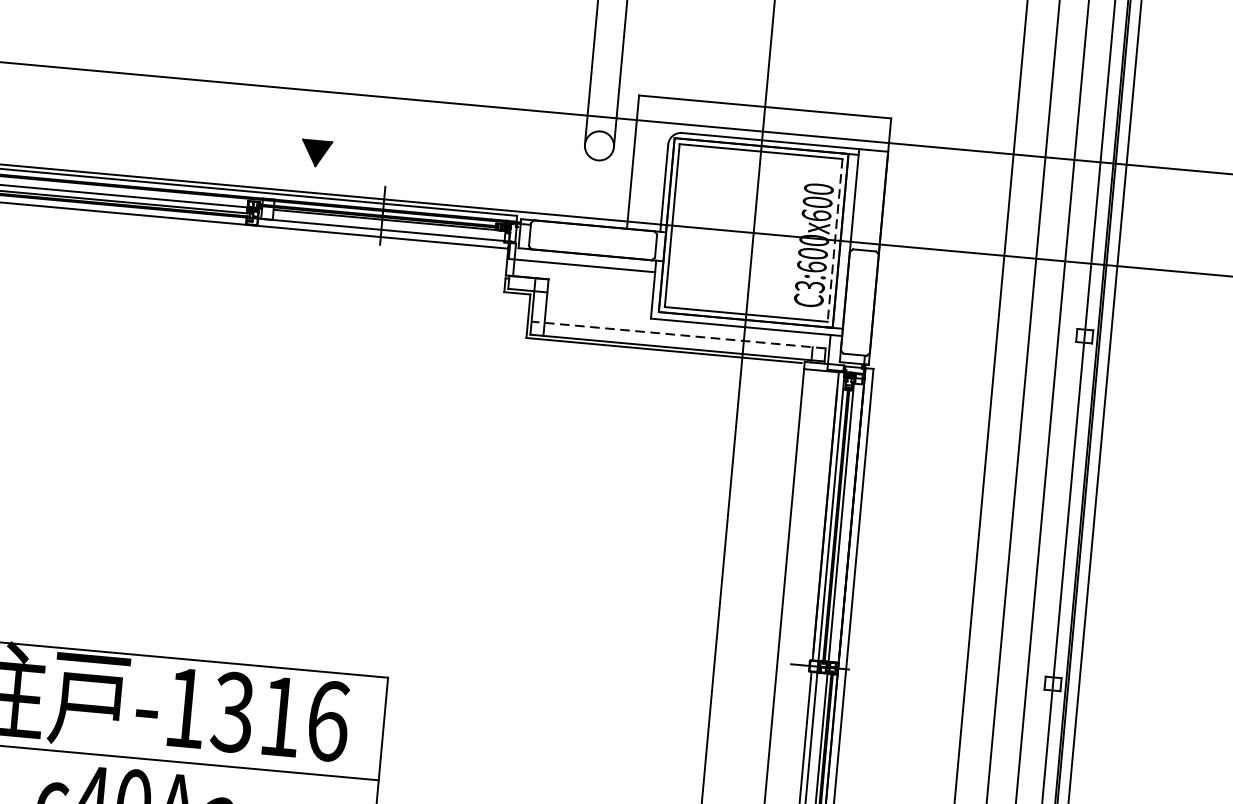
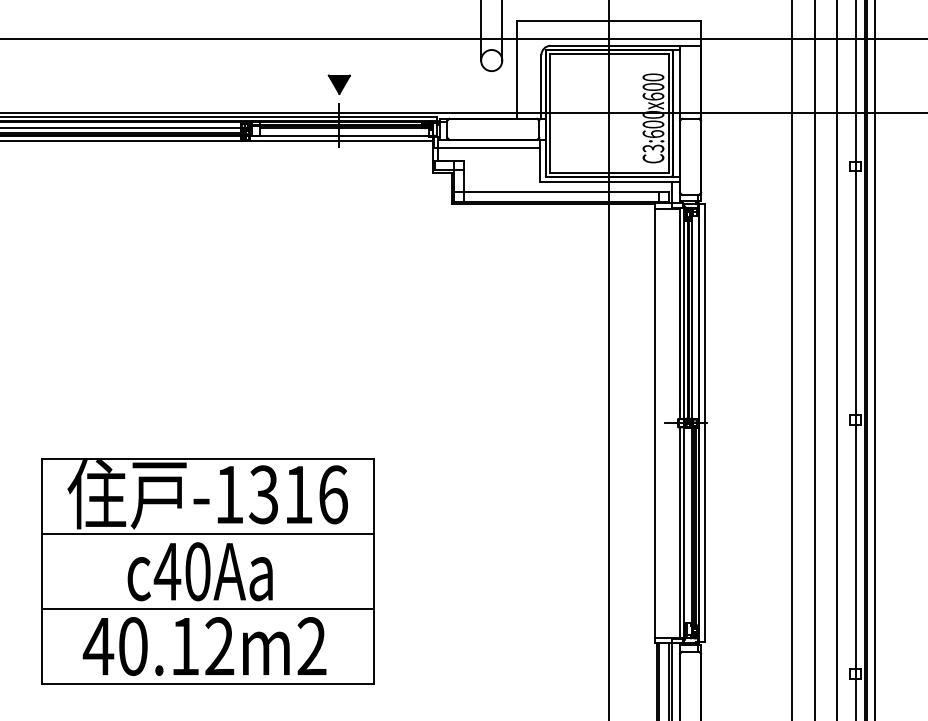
part: (316, 153) -> (339, 84), moved
line: (835, 240) -> (668, 113), dashed -> solid
line: (678, 335) -> (561, 192), dashed -> solid

